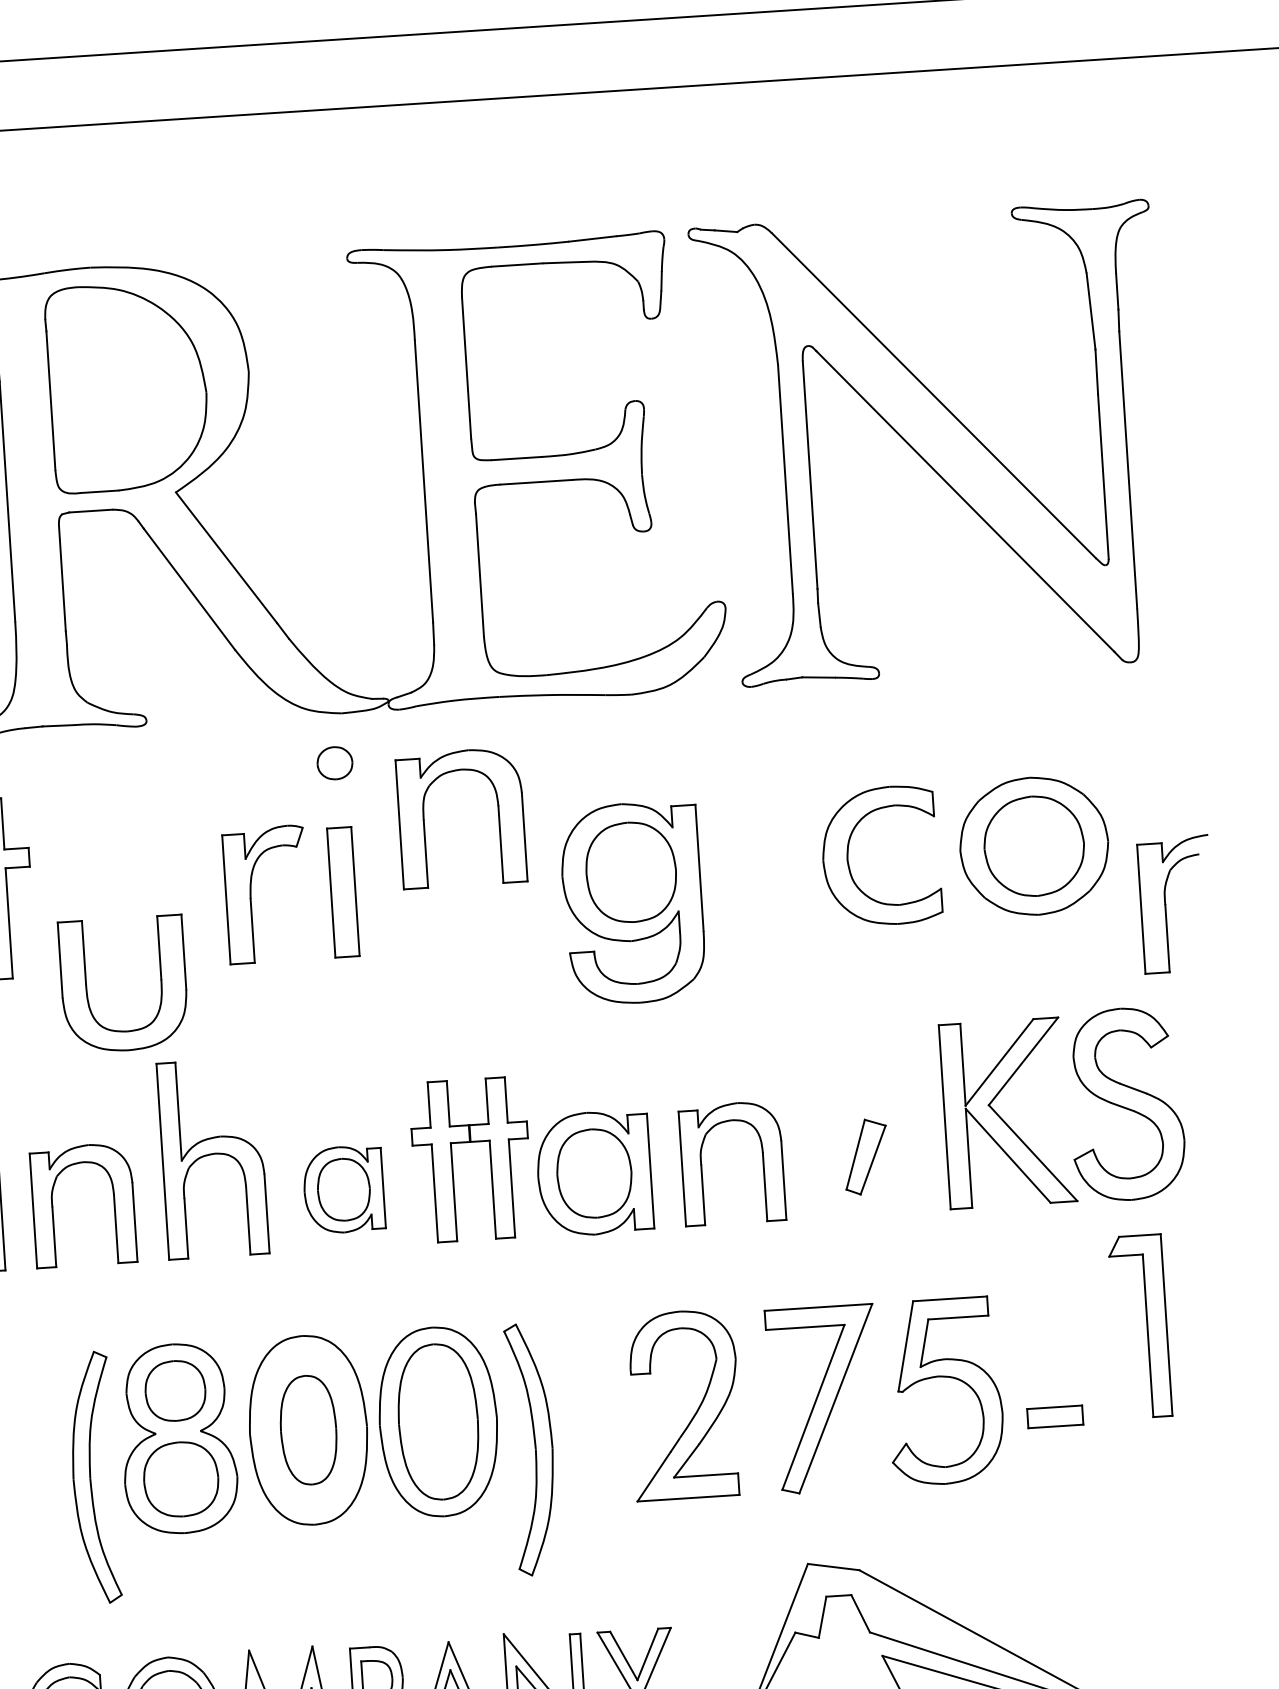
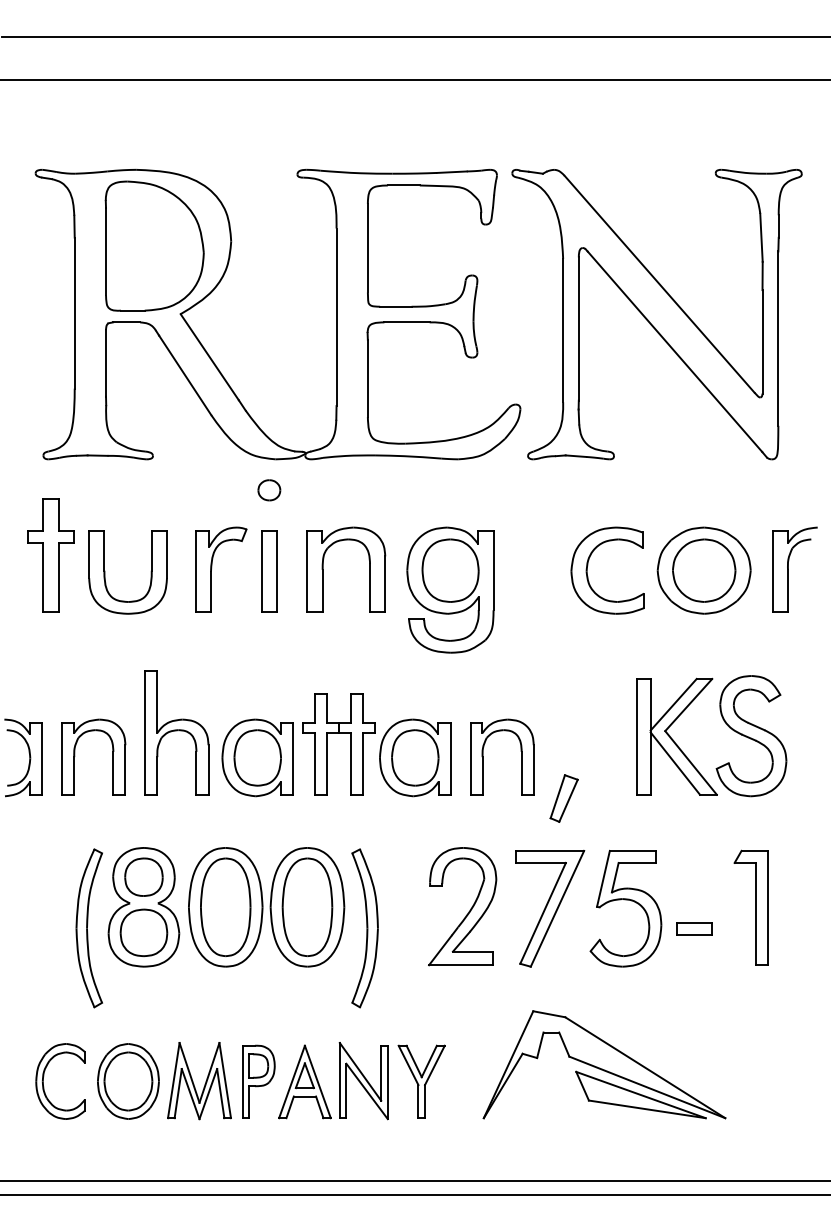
part: (425, 819) -> (323, 569), moved
part: (1175, 903) -> (794, 569), moved
part: (87, 986) -> (105, 572), moved
part: (864, 1156) -> (563, 798), moved
part: (343, 1189) -> (257, 757), size x1.43
part: (1139, 1325) -> (750, 907), moved
part: (308, 1429) -> (225, 906), size x1.43

